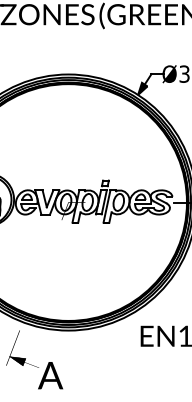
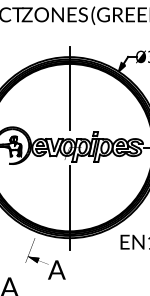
line: (68, 118) -> (69, 88), added
line: (68, 287) -> (69, 207), added

